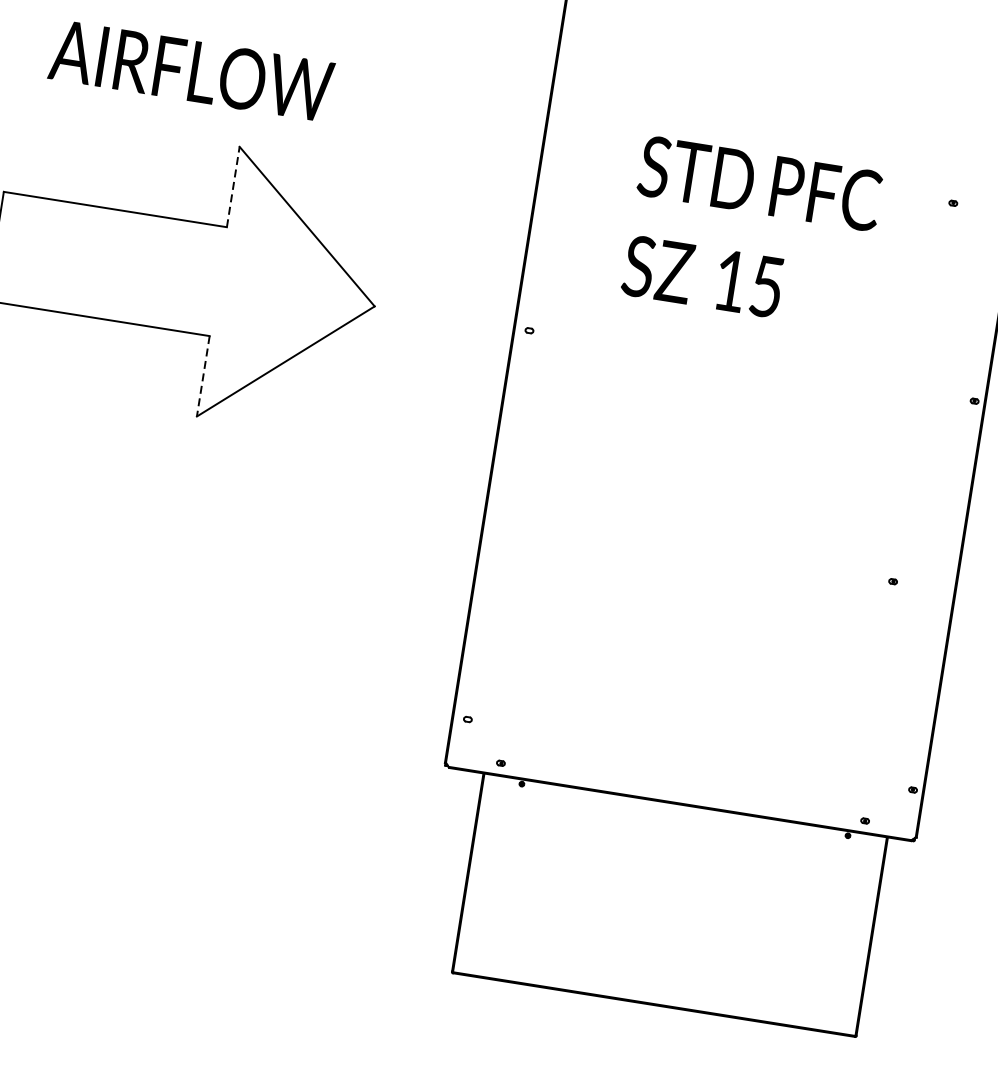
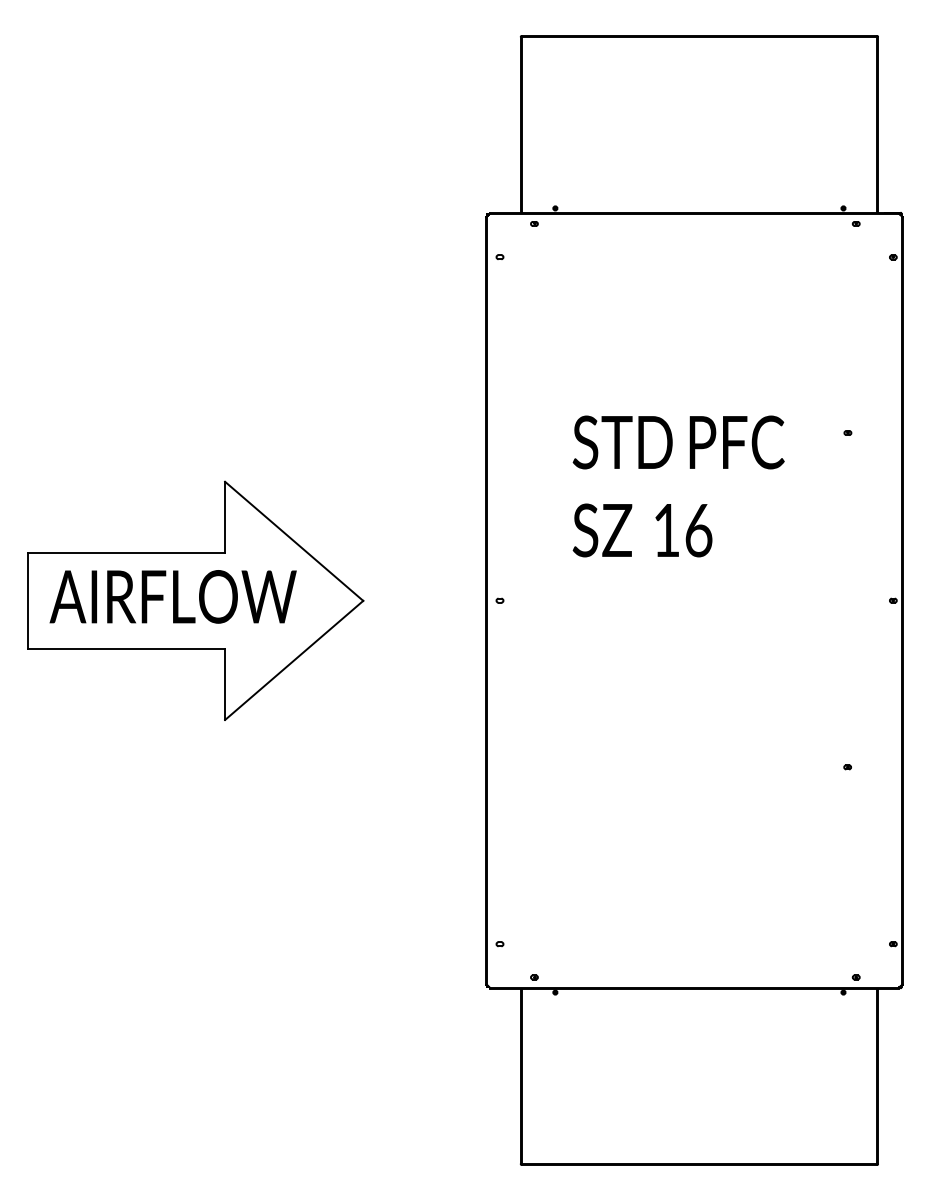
text: (190, 70) -> (172, 596), moved
line: (233, 187) -> (225, 517), dashed -> solid
text: (766, 286) -> (698, 530), 15 -> 16
line: (203, 376) -> (225, 684), dashed -> solid

